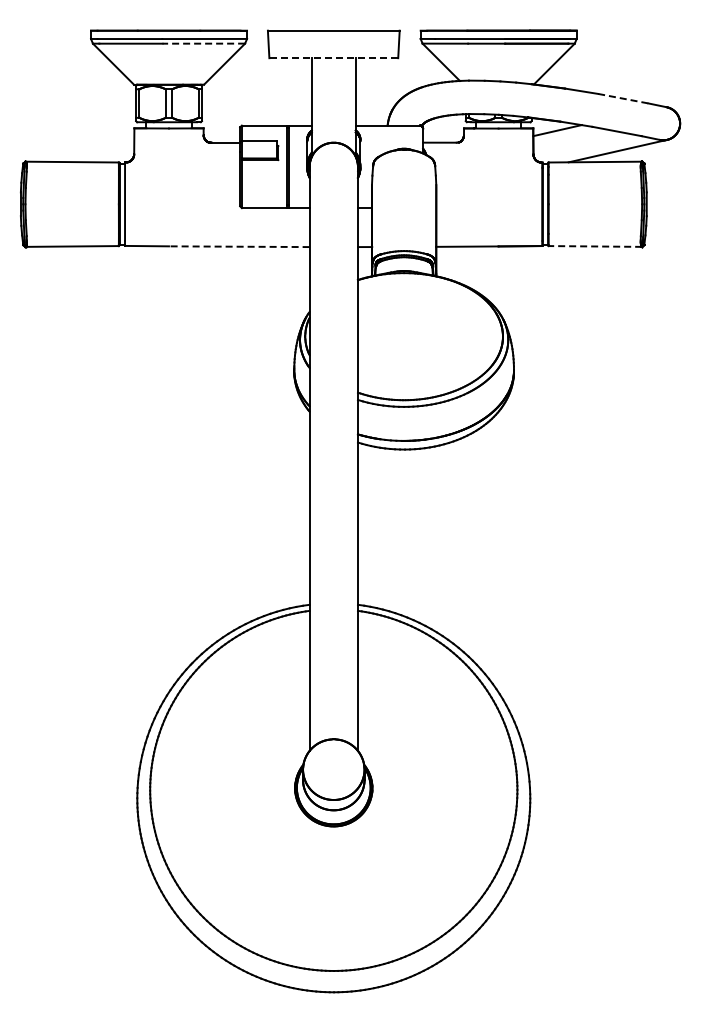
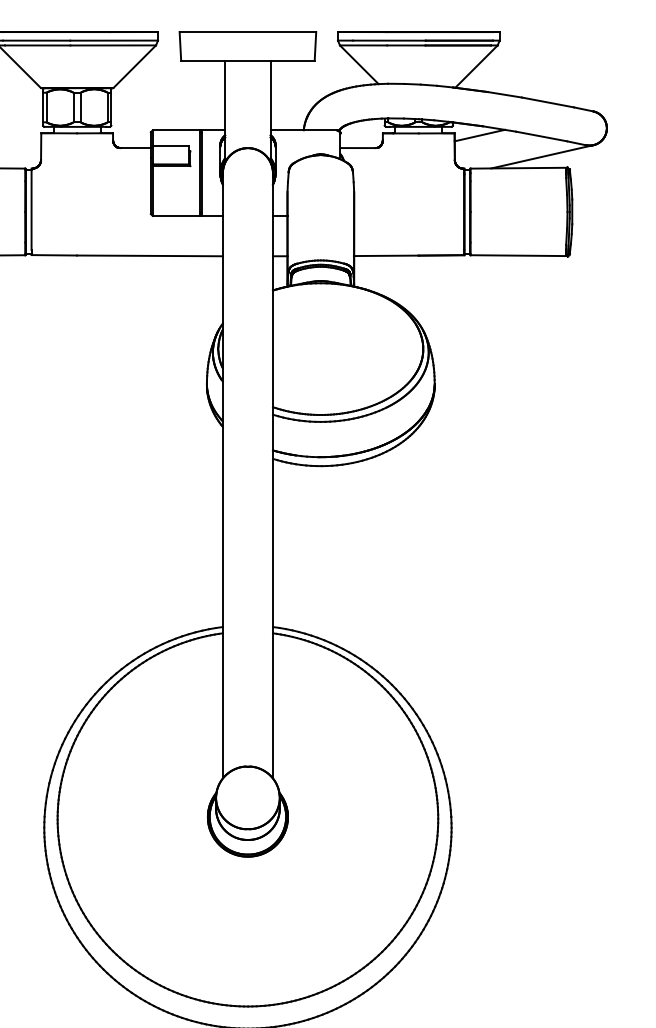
line: (203, 43) -> (112, 45), dashed -> solid
line: (333, 58) -> (247, 60), dashed -> solid
line: (623, 98) -> (548, 102), dashed -> solid
line: (238, 246) -> (149, 255), dashed -> solid
line: (595, 246) -> (519, 255), dashed -> solid

